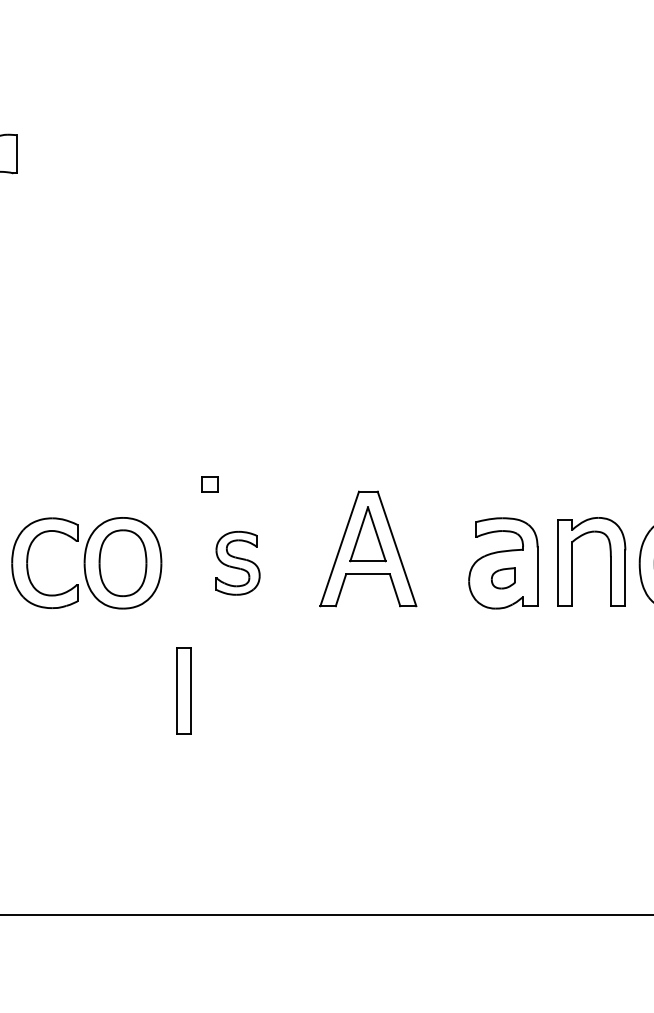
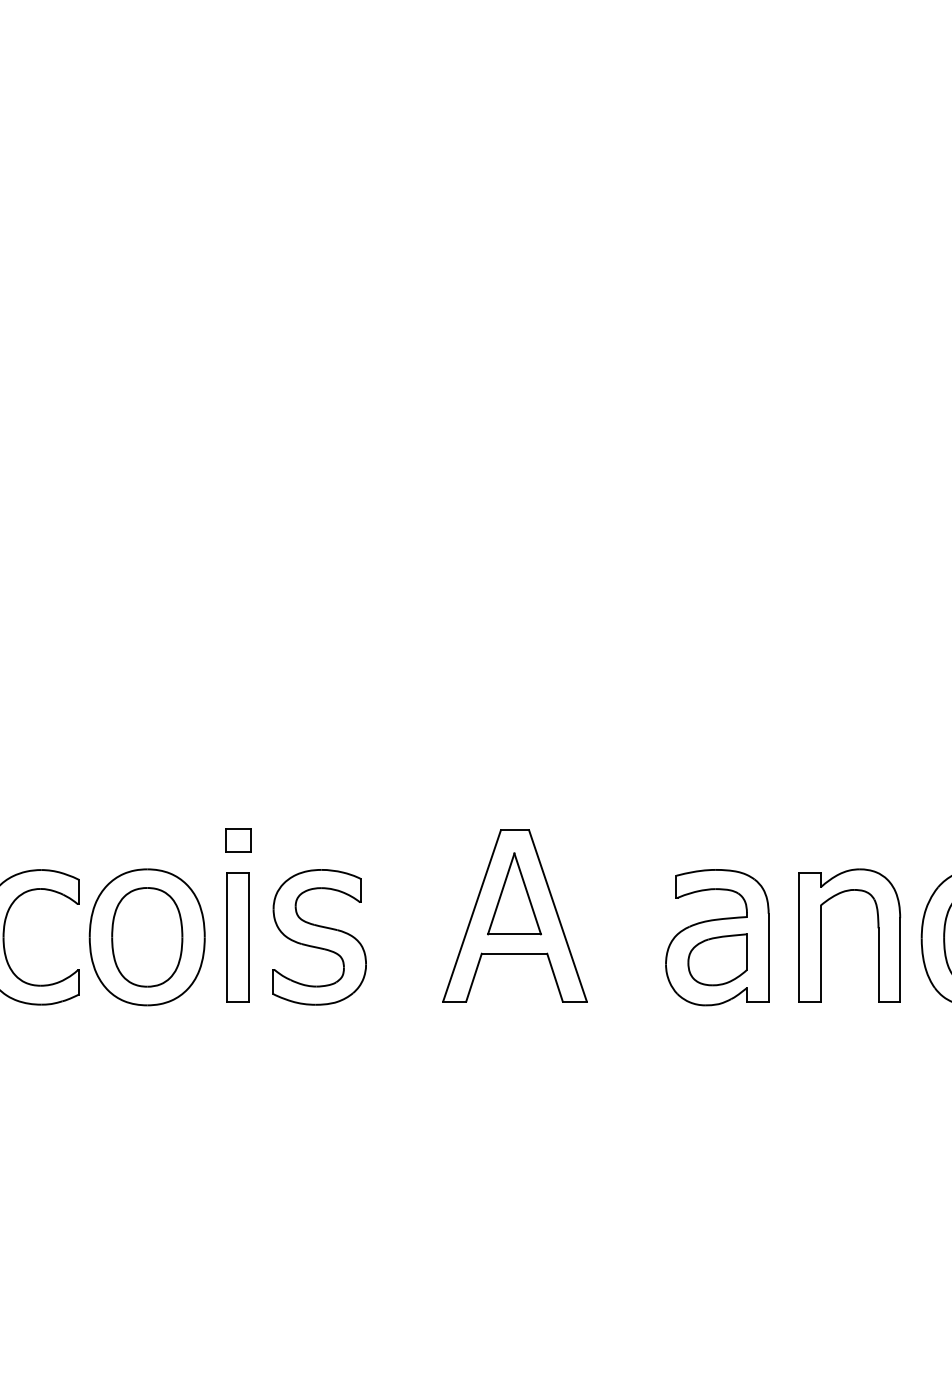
part: (209, 484) -> (237, 840), moved
part: (237, 563) -> (318, 937), size x1.43
part: (503, 578) -> (717, 960), size x1.67
part: (183, 690) -> (237, 936), moved

